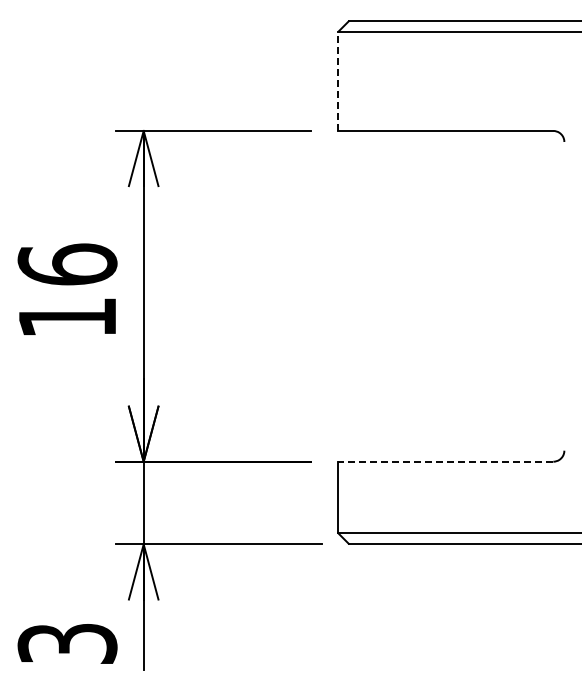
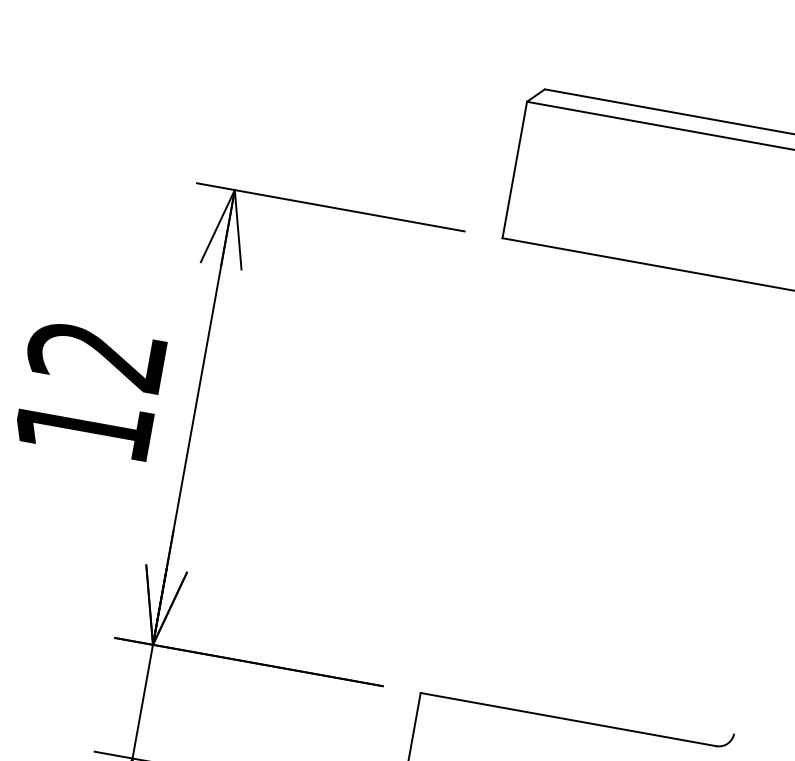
line: (338, 81) -> (514, 170), dashed -> solid
text: (67, 264) -> (97, 354), 16 -> 12
line: (445, 461) -> (568, 719), dashed -> solid

